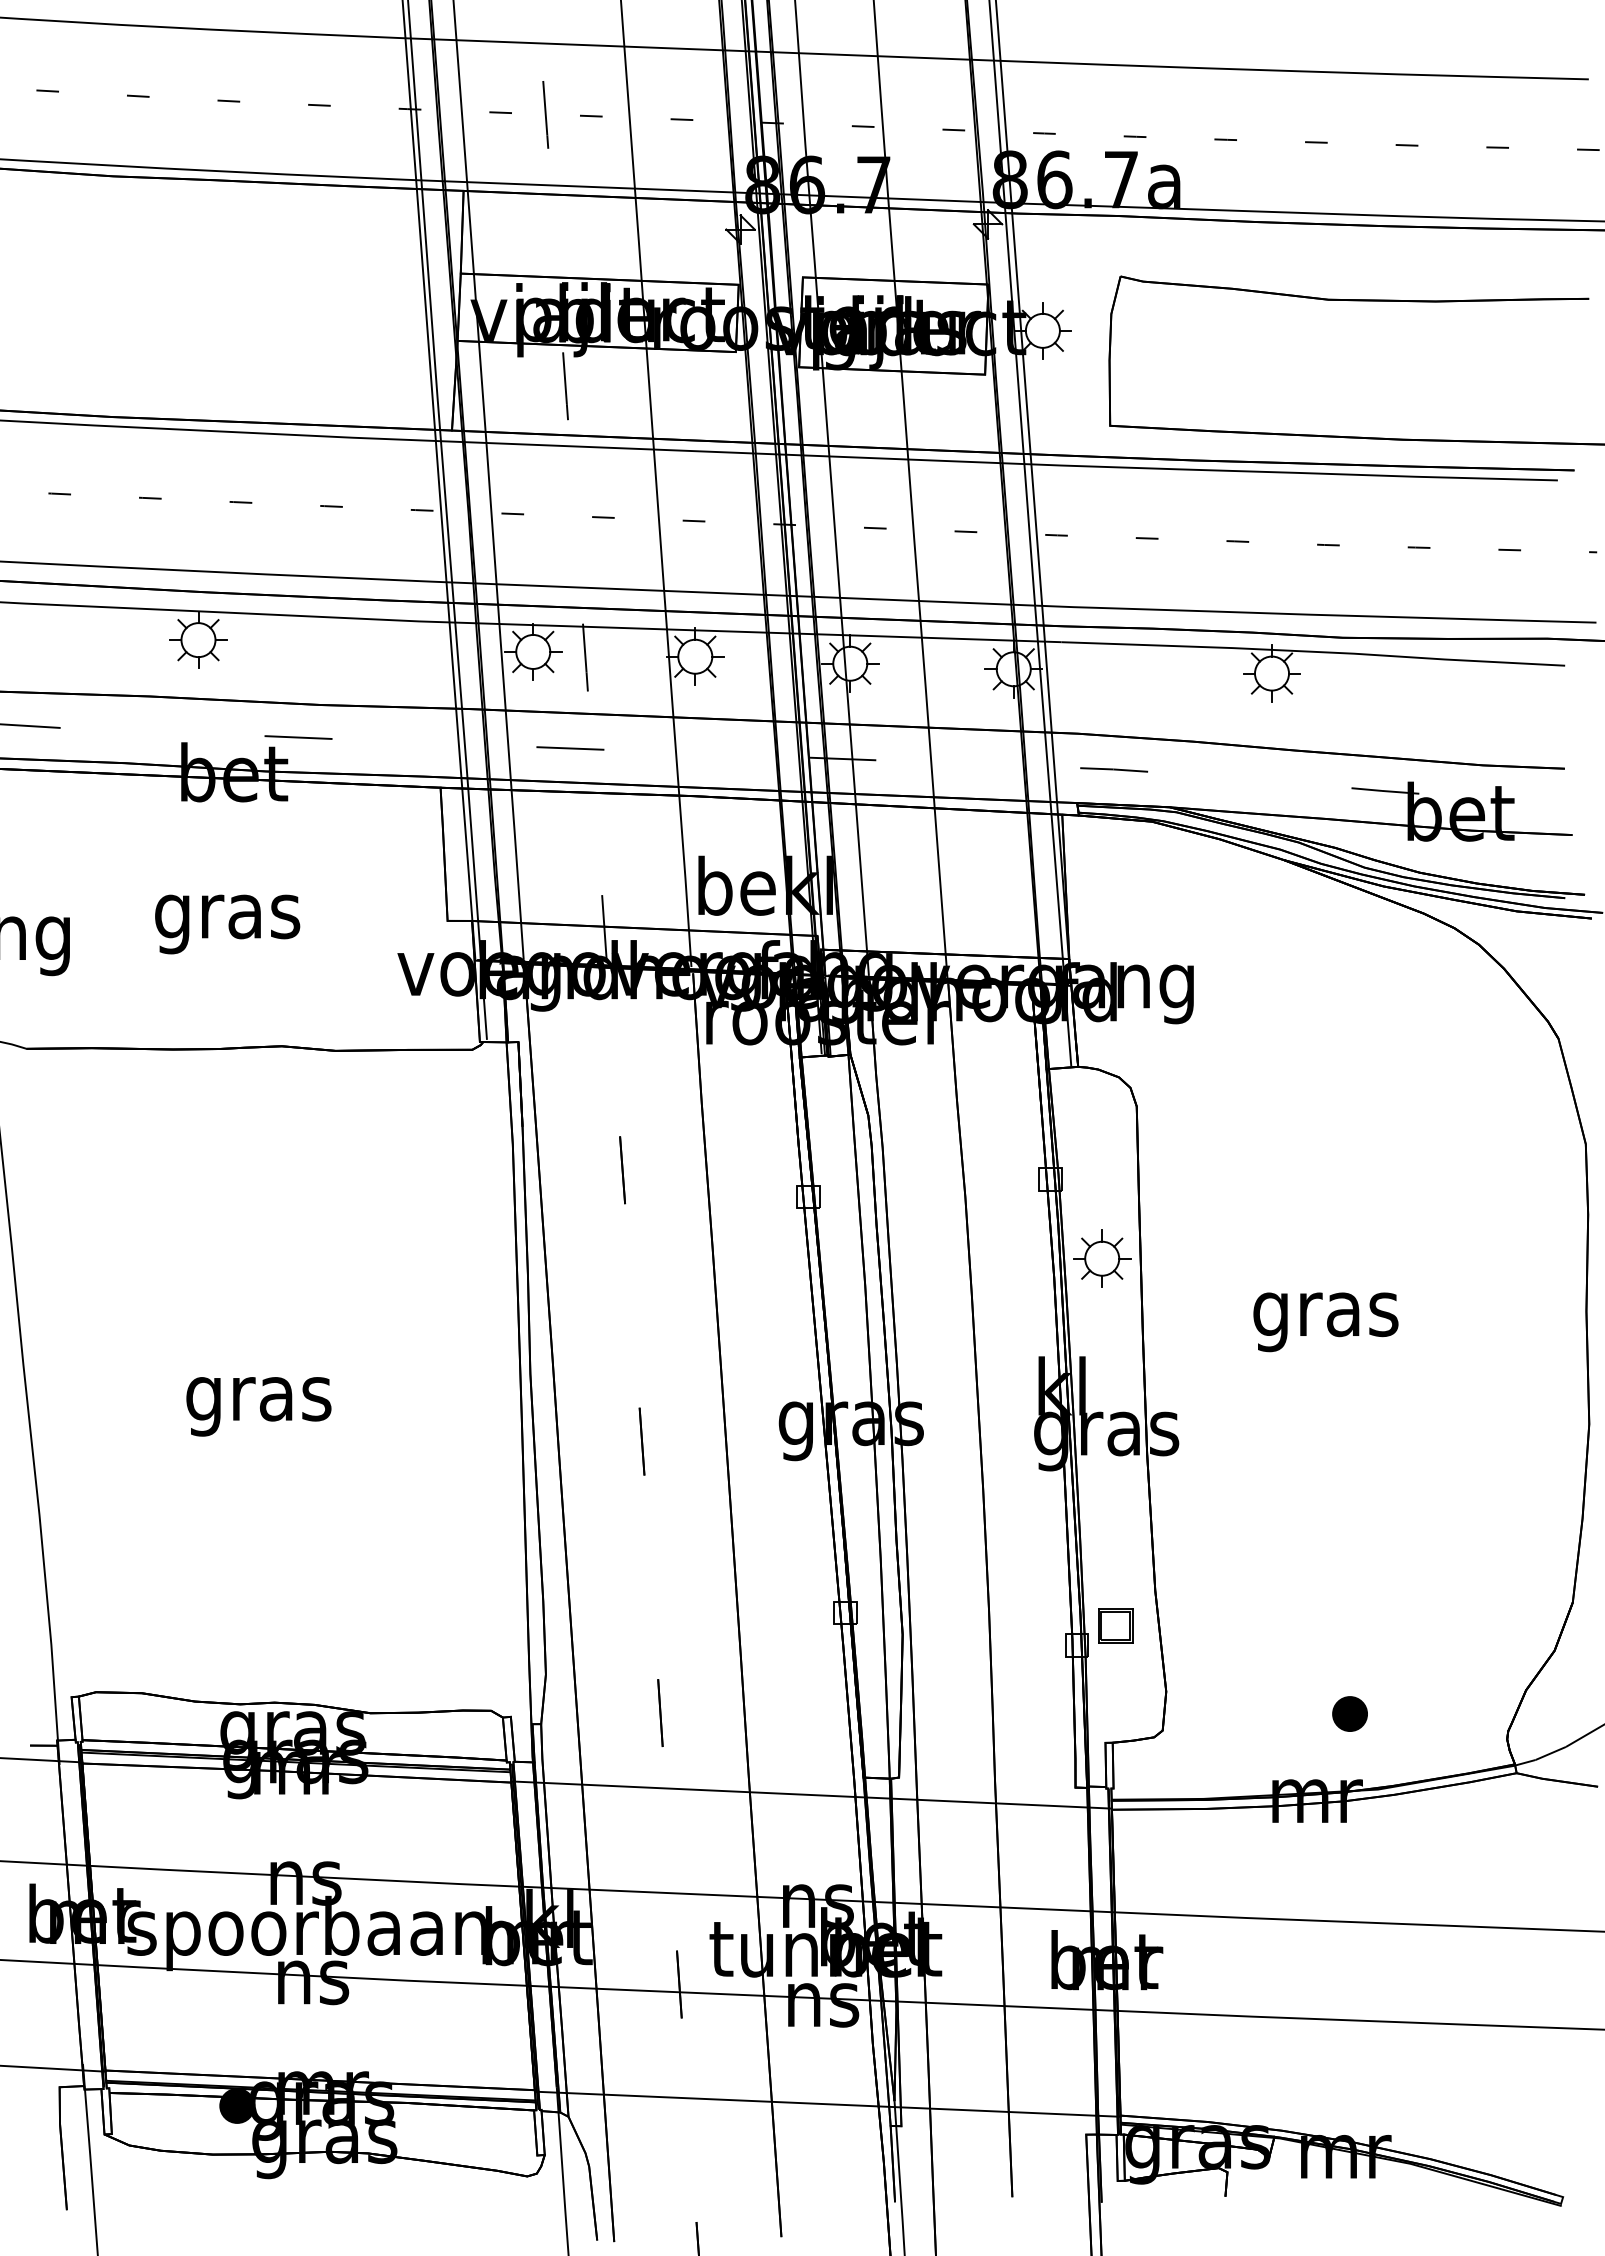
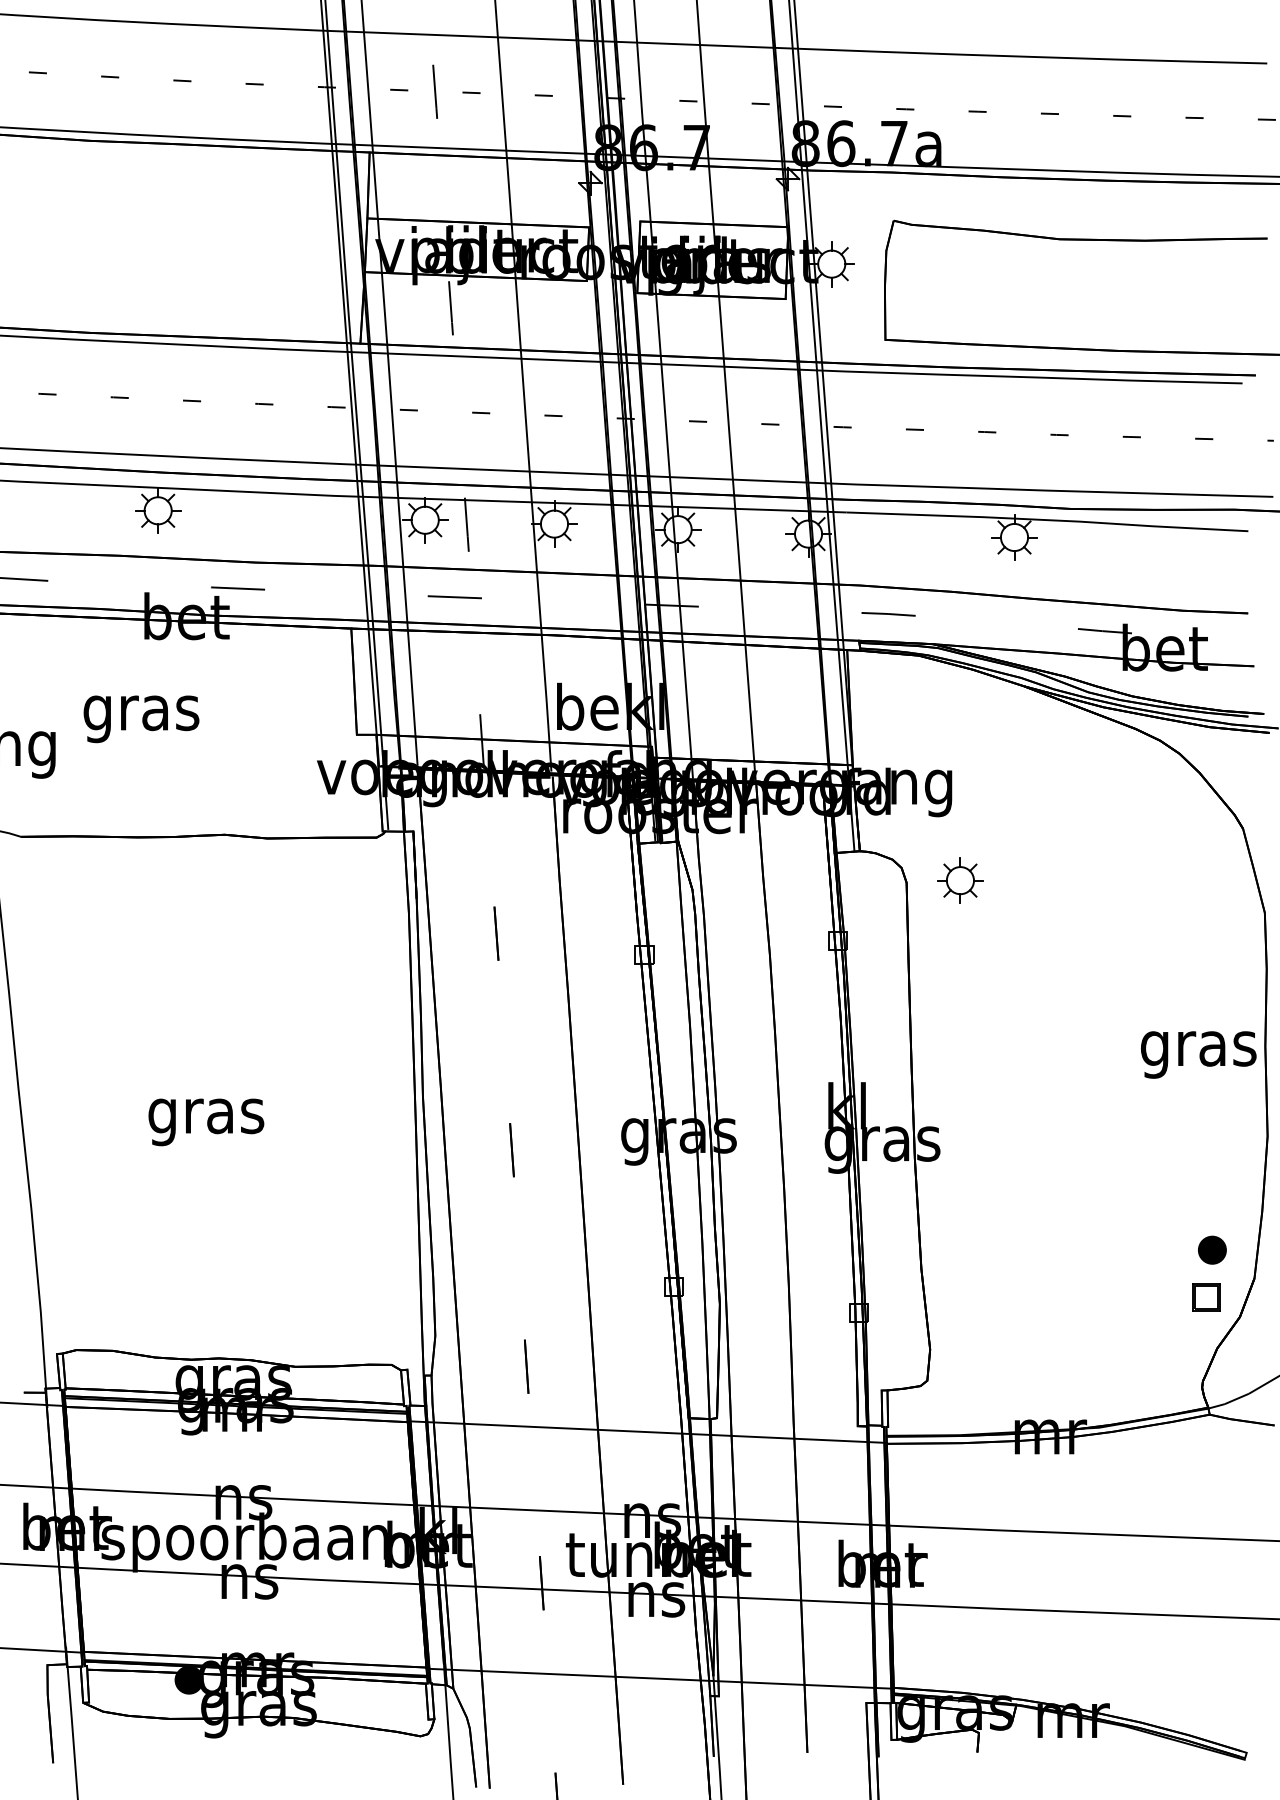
text: (227, 924) -> (141, 719), moved
part: (1102, 1258) -> (960, 880), moved
text: (1325, 1322) -> (1198, 1055), moved
part: (1115, 1625) -> (1206, 1296), moved
part: (1349, 1713) -> (1211, 1249), moved

